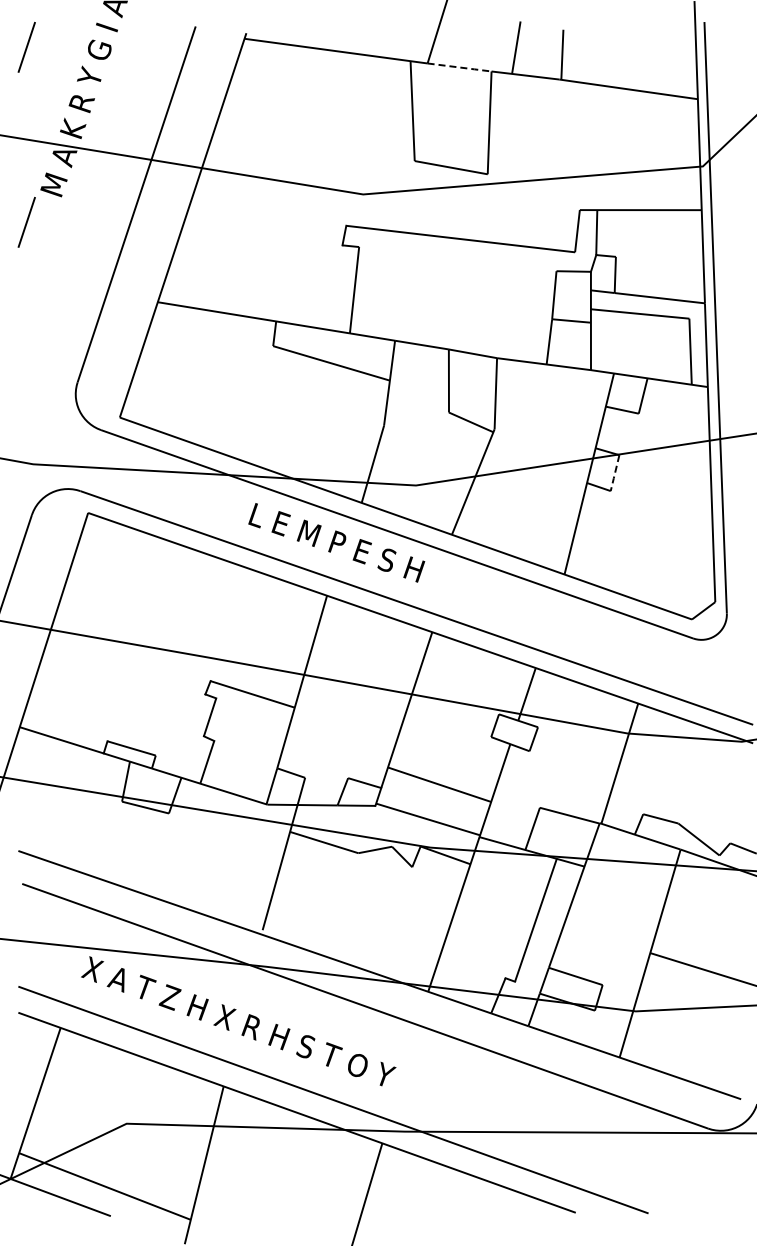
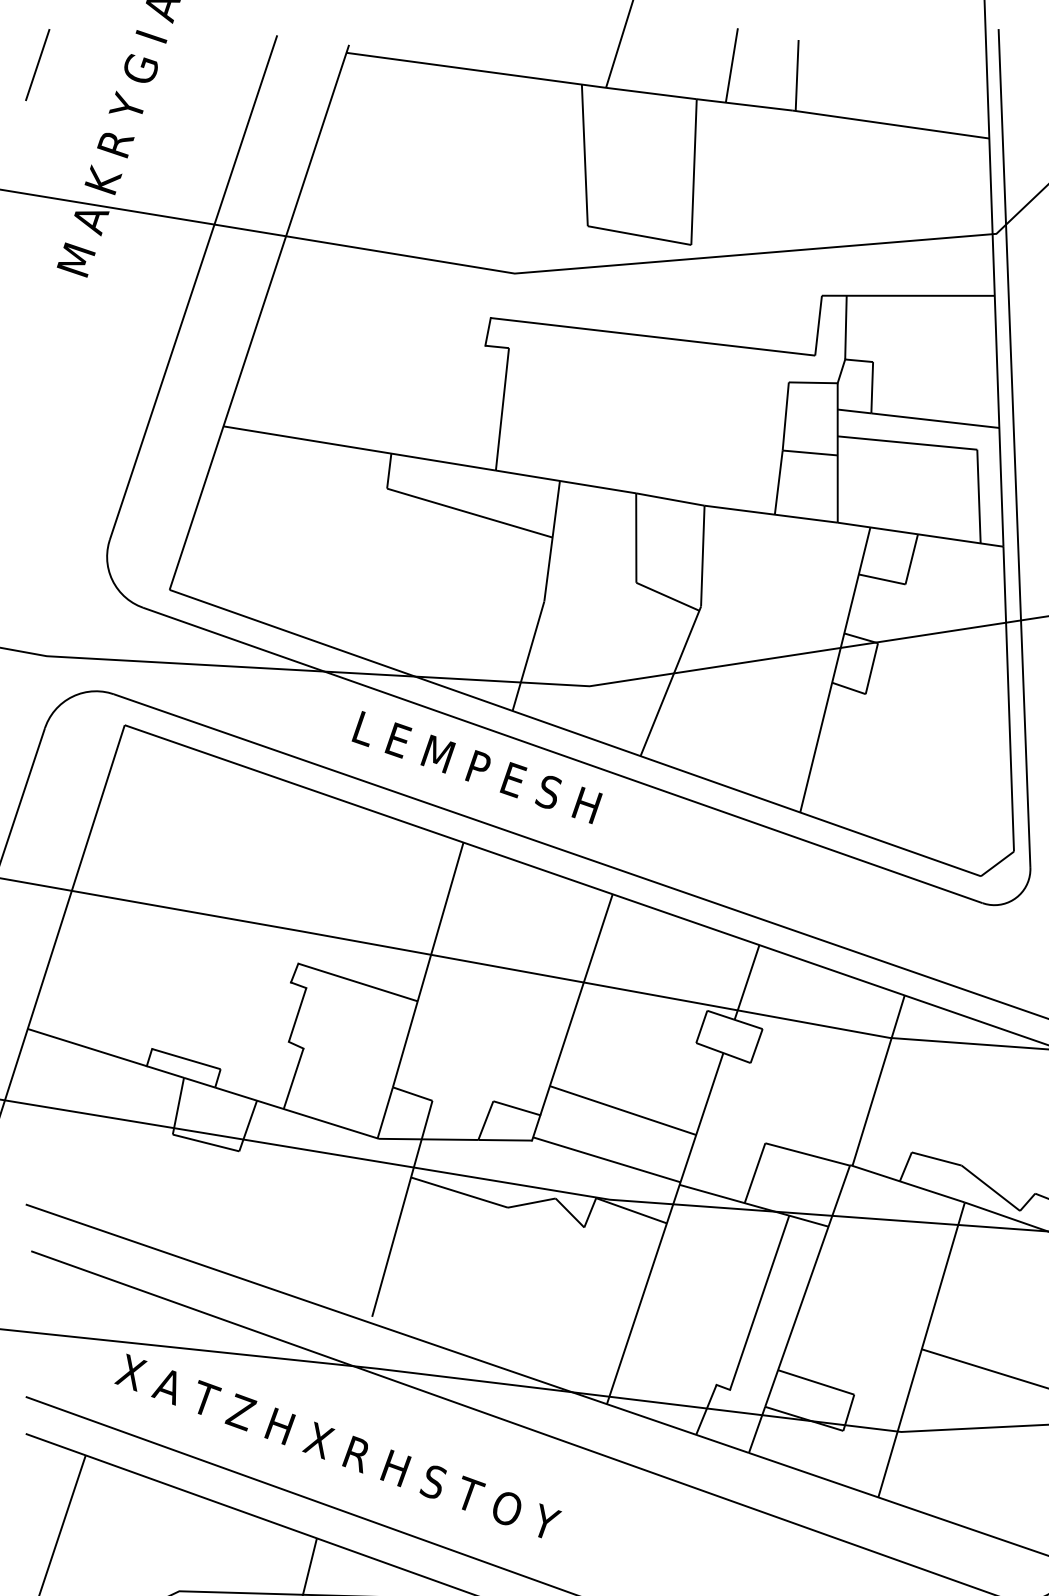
line: (459, 67) -> (651, 93), dashed -> solid
line: (26, 222) -> (37, 313), removed
line: (614, 474) -> (871, 670), dashed -> solid

